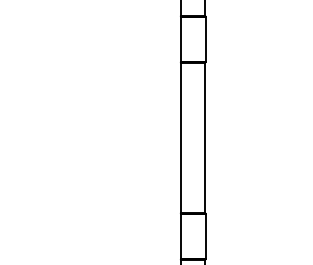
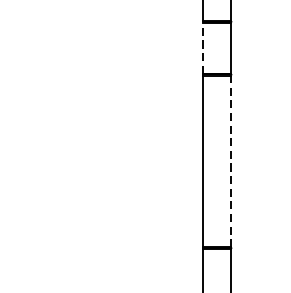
line: (180, 38) -> (202, 47), solid -> dashed
line: (205, 137) -> (231, 160), solid -> dashed

